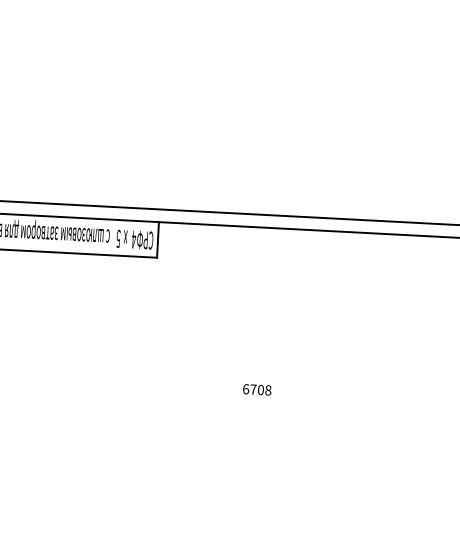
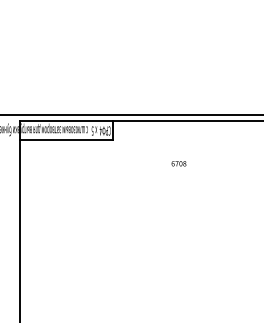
text: (256, 389) -> (178, 163), moved

